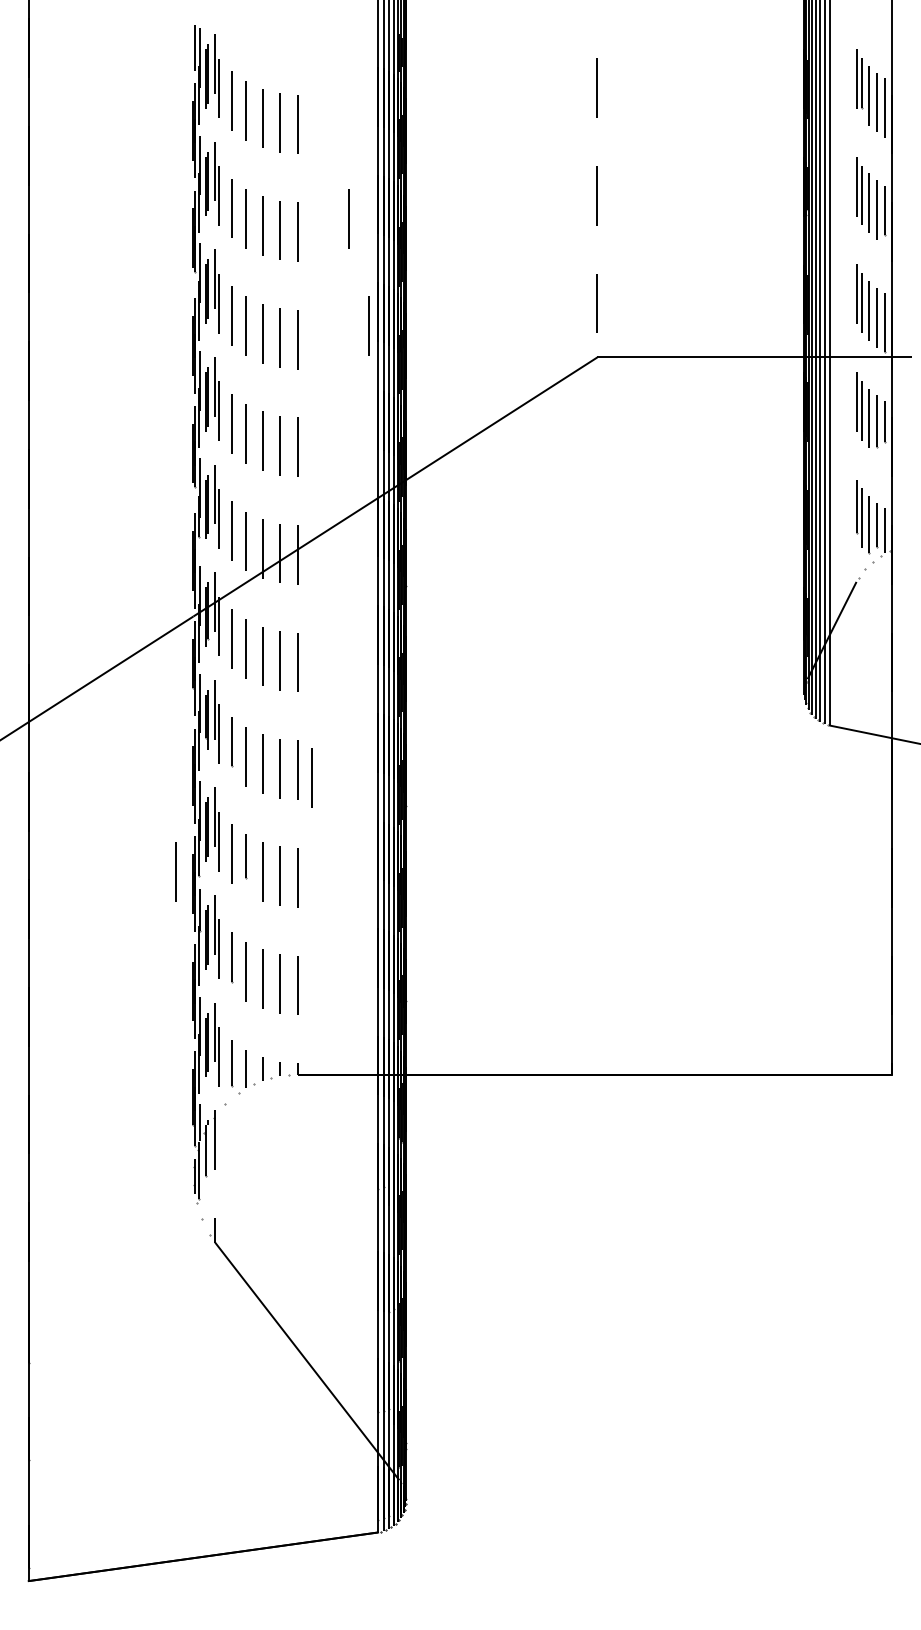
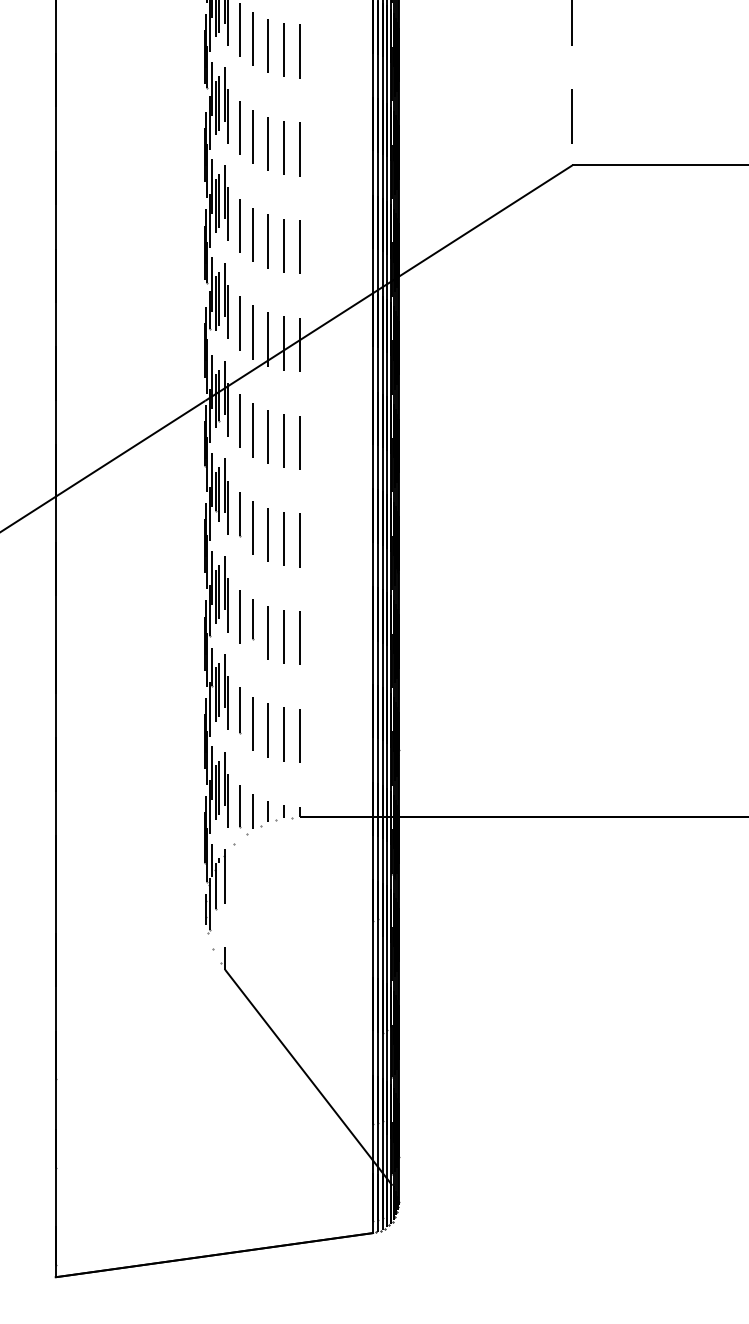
line: (348, 218) -> (346, 39), removed
line: (368, 325) -> (364, 136), removed
line: (311, 777) -> (312, 547), removed
line: (175, 871) -> (189, 632), removed

